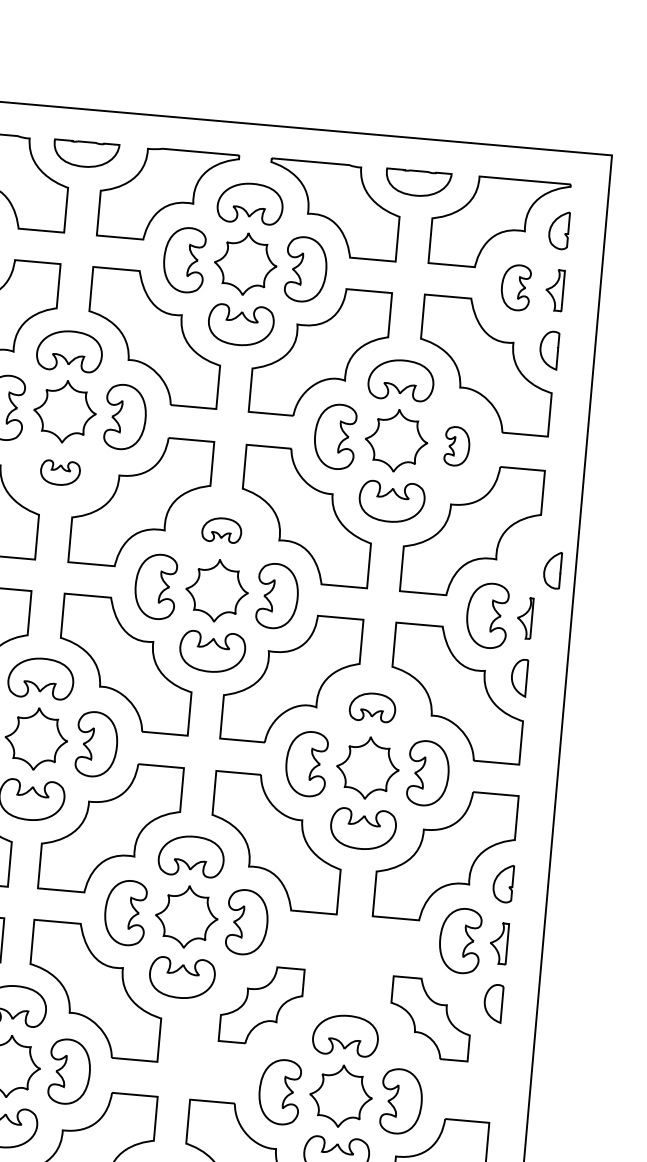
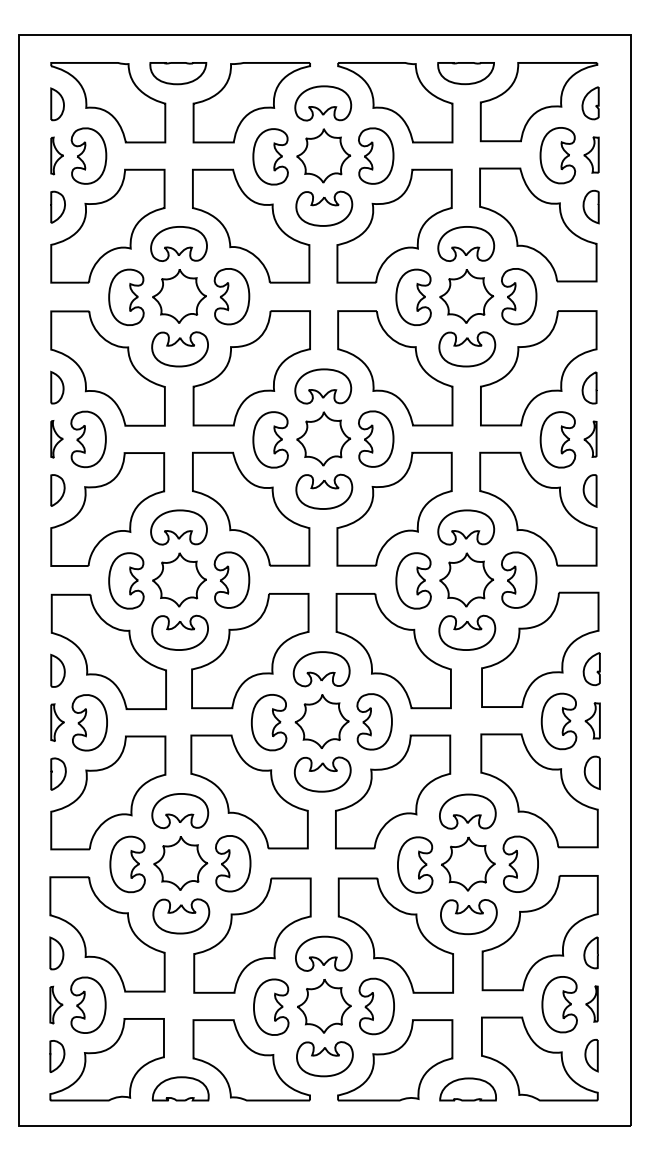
part: (515, 287) -> (557, 155), size x1.43
part: (457, 446) -> (519, 296), size x1.67
part: (59, 473) -> (179, 349), size x1.67
part: (222, 530) -> (323, 386), size x1.67
part: (552, 569) -> (589, 387), moved
part: (372, 707) -> (466, 527), size x1.43
part: (262, 1004) -> (393, 791), size x1.67
part: (430, 1018) -> (539, 790), size x1.67

